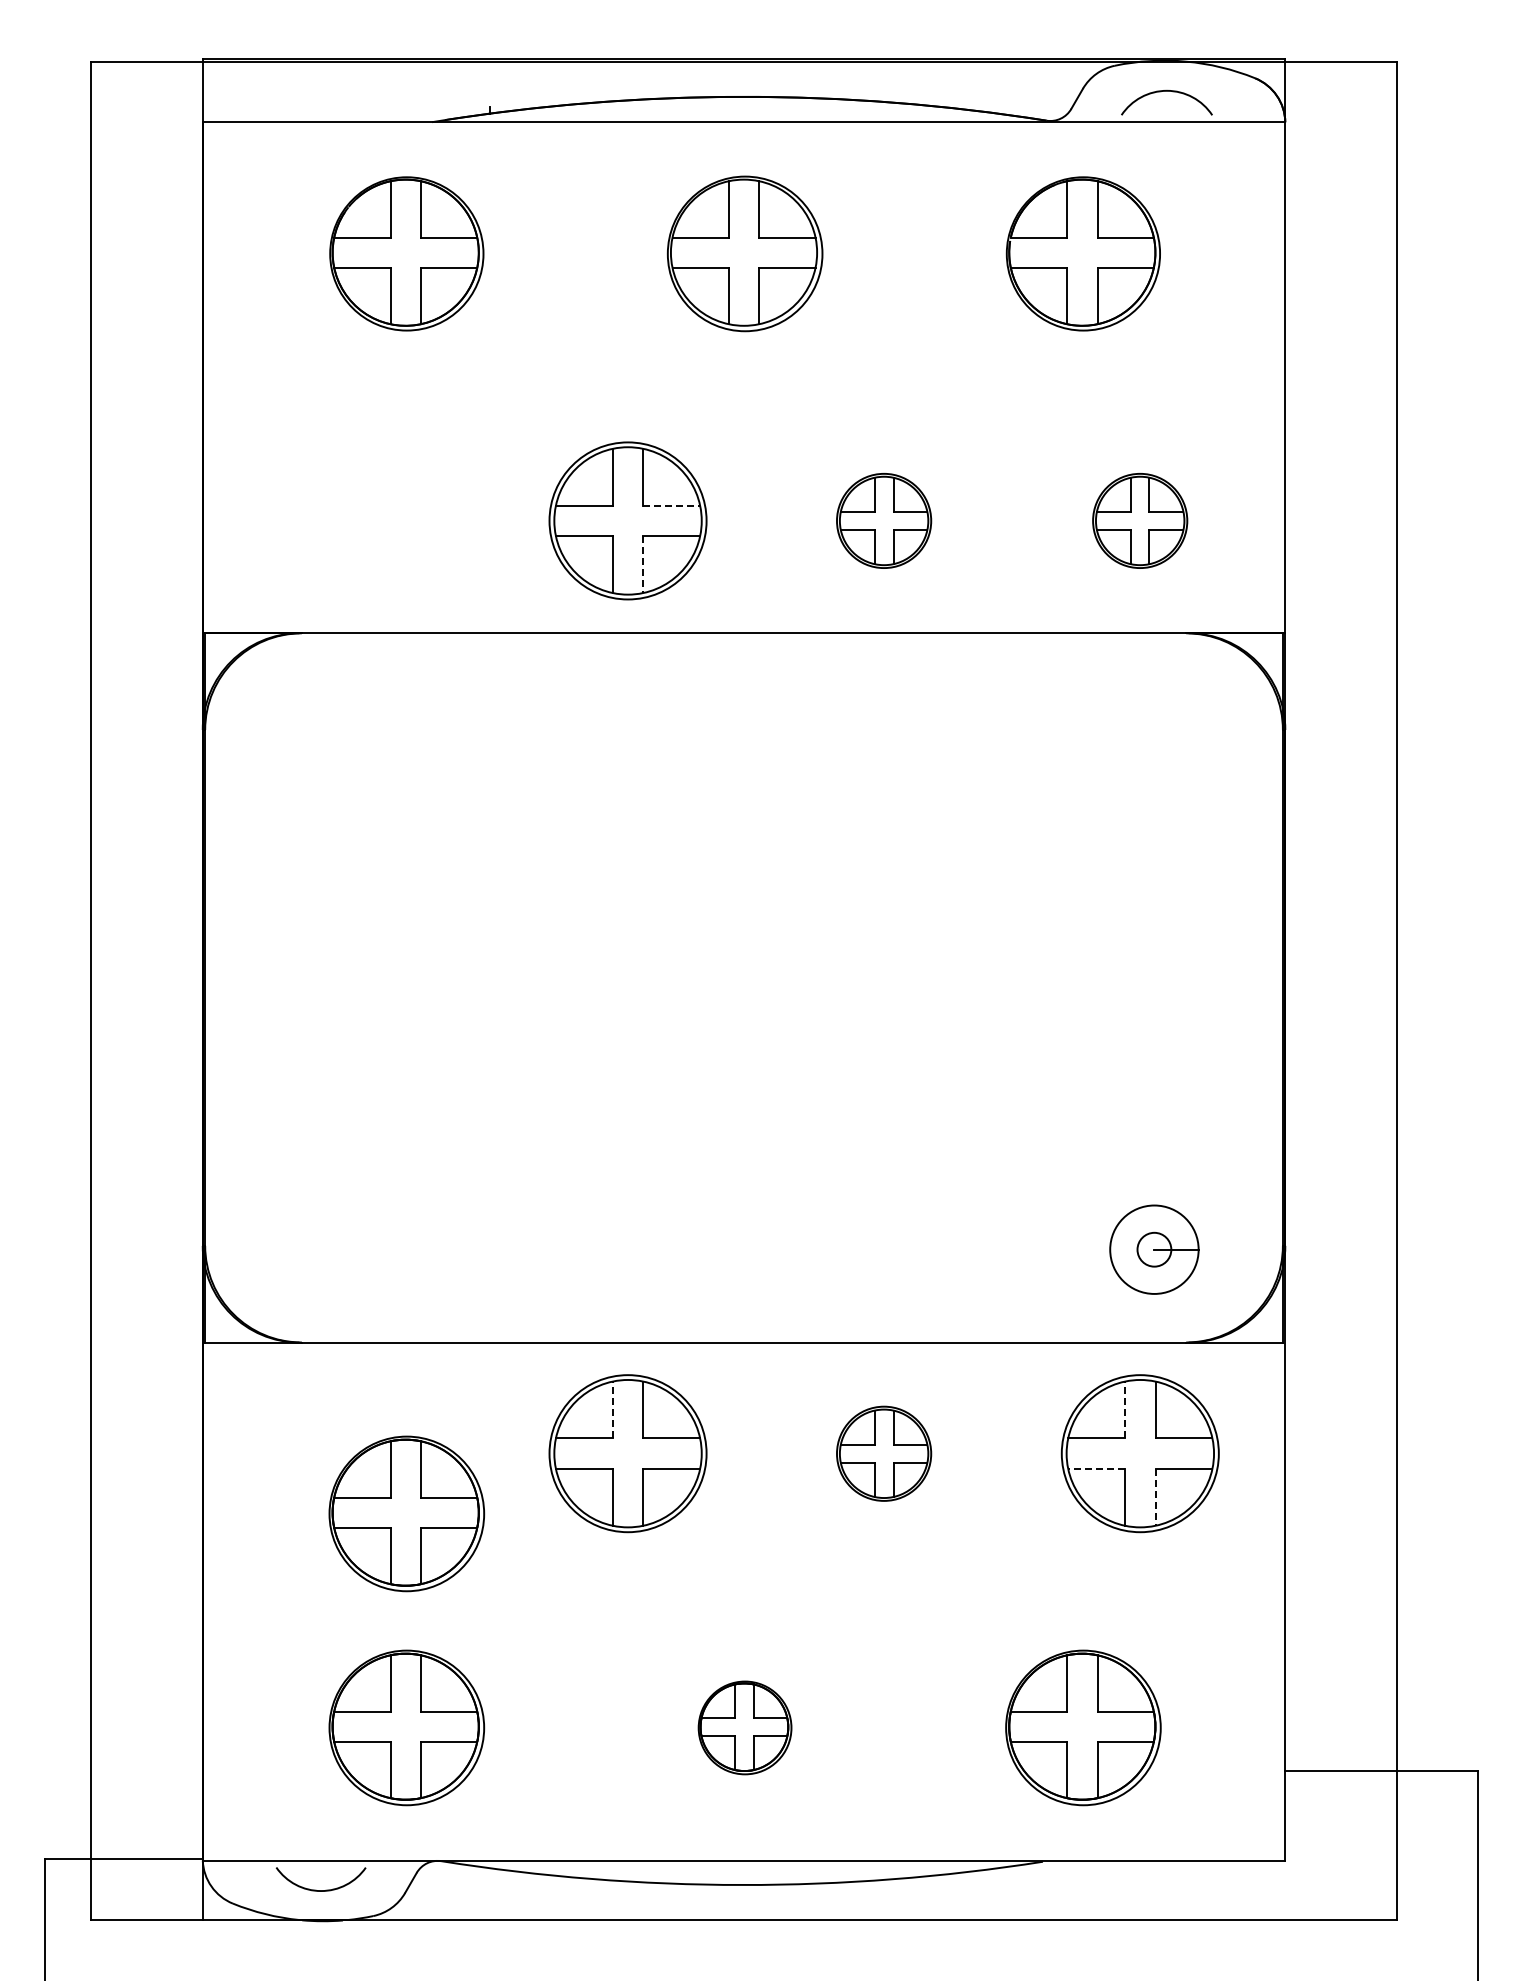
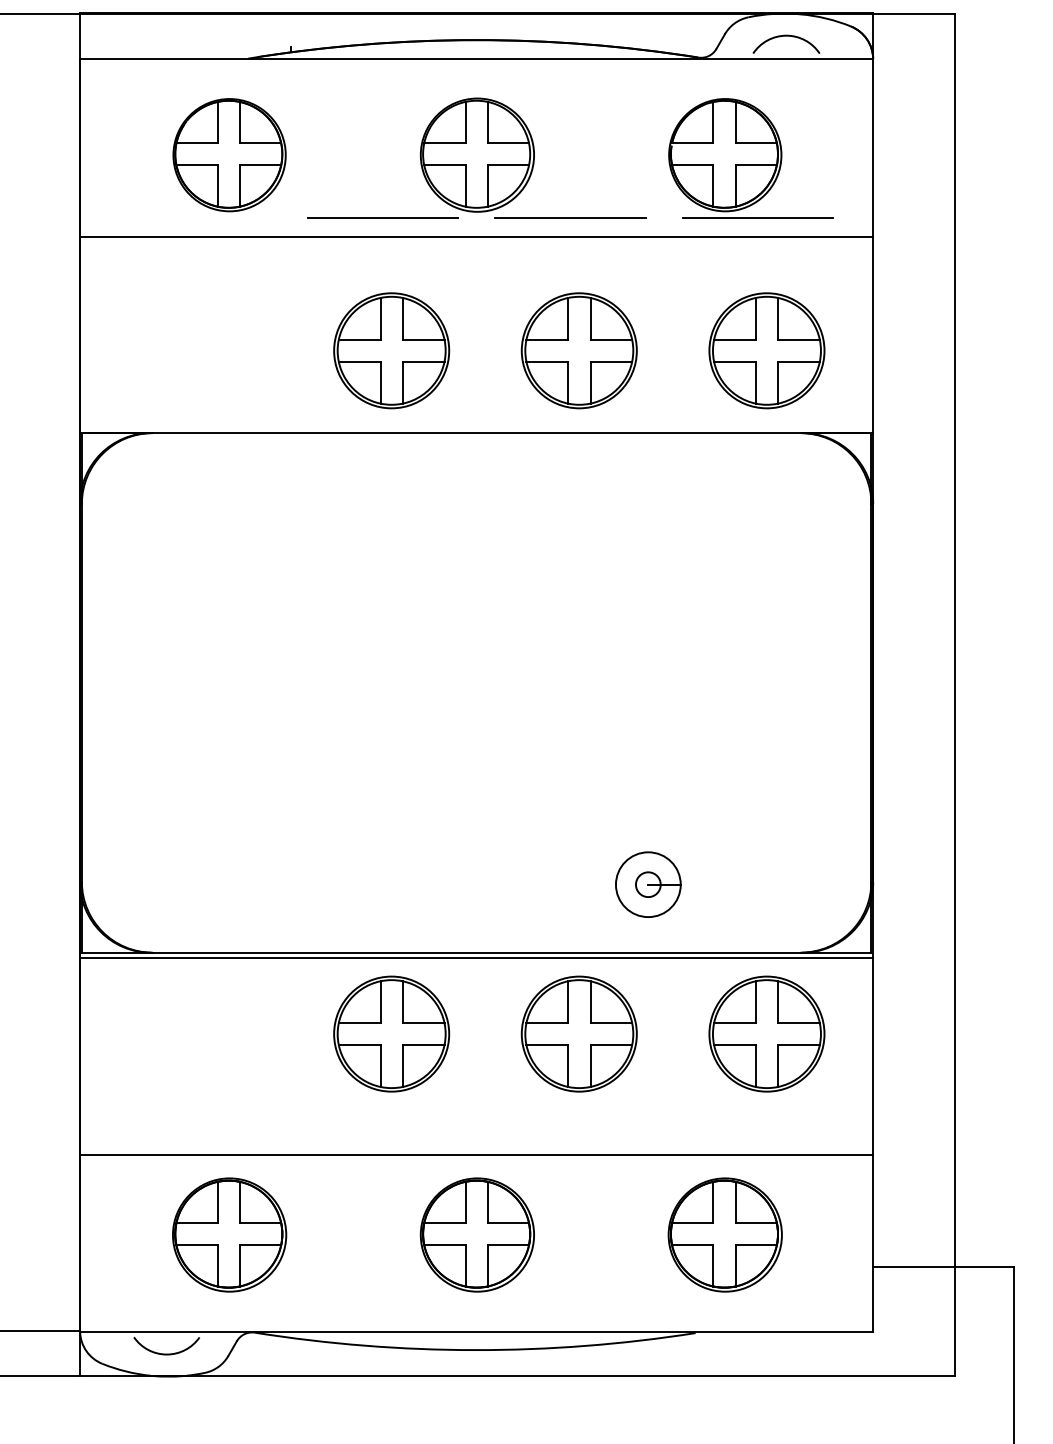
line: (615, 339) -> (382, 217), added
line: (871, 339) -> (570, 217), added
line: (1128, 339) -> (758, 217), added
line: (743, 365) -> (476, 236), added
line: (672, 505) -> (424, 339), dashed -> solid
part: (883, 520) -> (578, 350), size x1.67
part: (1139, 520) -> (766, 350), size x1.67
line: (643, 565) -> (402, 383), dashed -> solid
part: (1154, 1249) -> (648, 884), moved
line: (743, 1350) -> (476, 958), added
line: (612, 1409) -> (380, 1001), dashed -> solid
line: (1125, 1409) -> (756, 1001), dashed -> solid
part: (883, 1453) -> (578, 1033), size x1.67
line: (1096, 1468) -> (734, 1044), dashed -> solid
line: (1155, 1497) -> (778, 1066), dashed -> solid
part: (406, 1513) -> (229, 1077), removed
line: (743, 1618) -> (476, 1154), added
part: (744, 1727) -> (476, 1234), size x1.67

